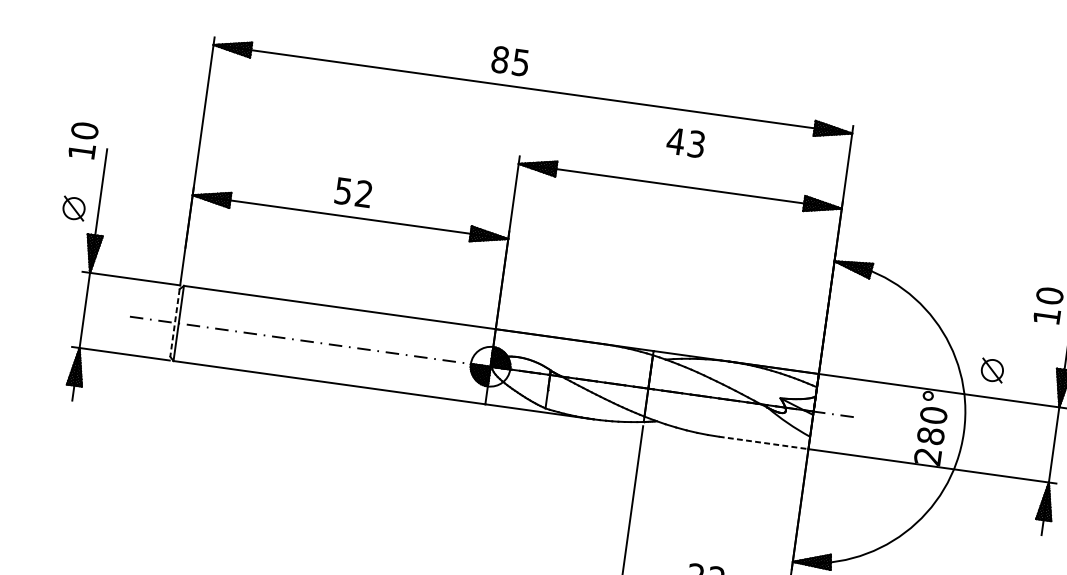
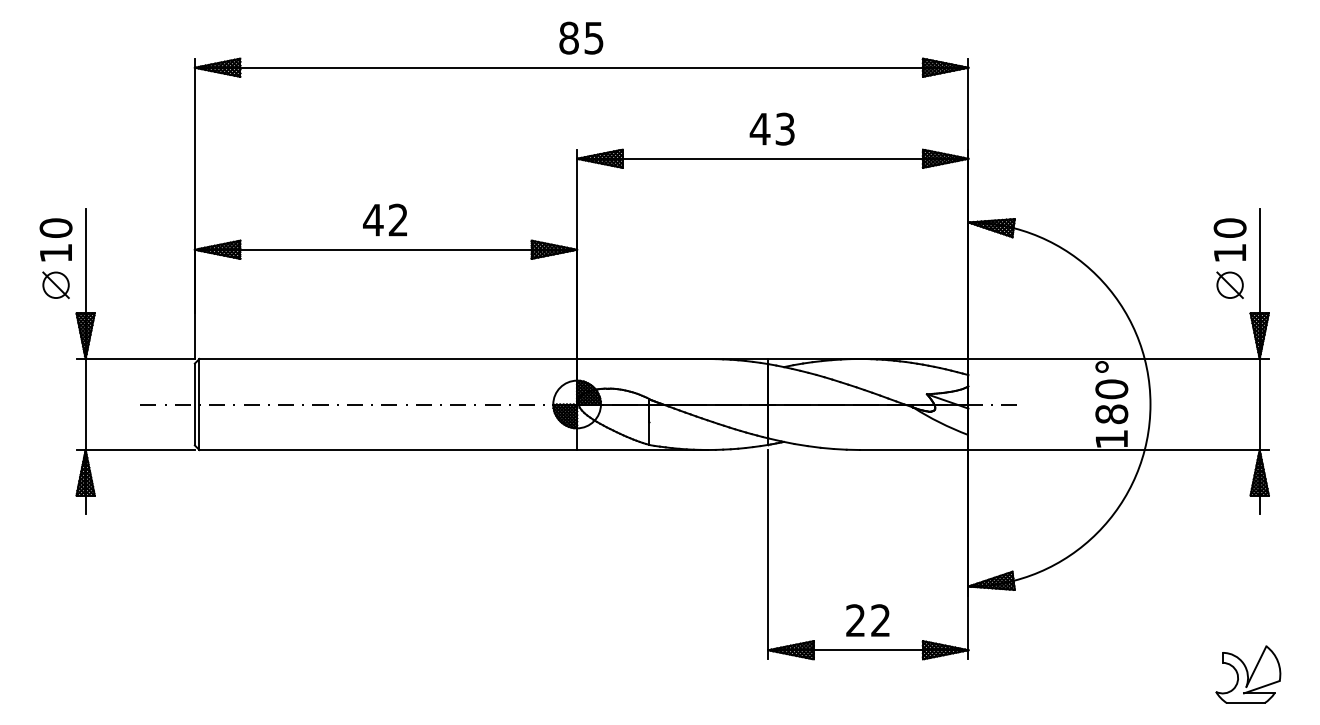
text: (510, 60) -> (581, 37), moved
text: (83, 140) -> (55, 239), moved
text: (685, 142) -> (771, 128), moved
text: (343, 191) -> (373, 220), 52 -> 42
line: (174, 322) -> (194, 404), dashed -> solid
part: (991, 369) -> (1229, 284), moved
line: (763, 443) -> (914, 450), dashed -> solid
text: (927, 456) -> (1111, 439), 280° -> 180°

